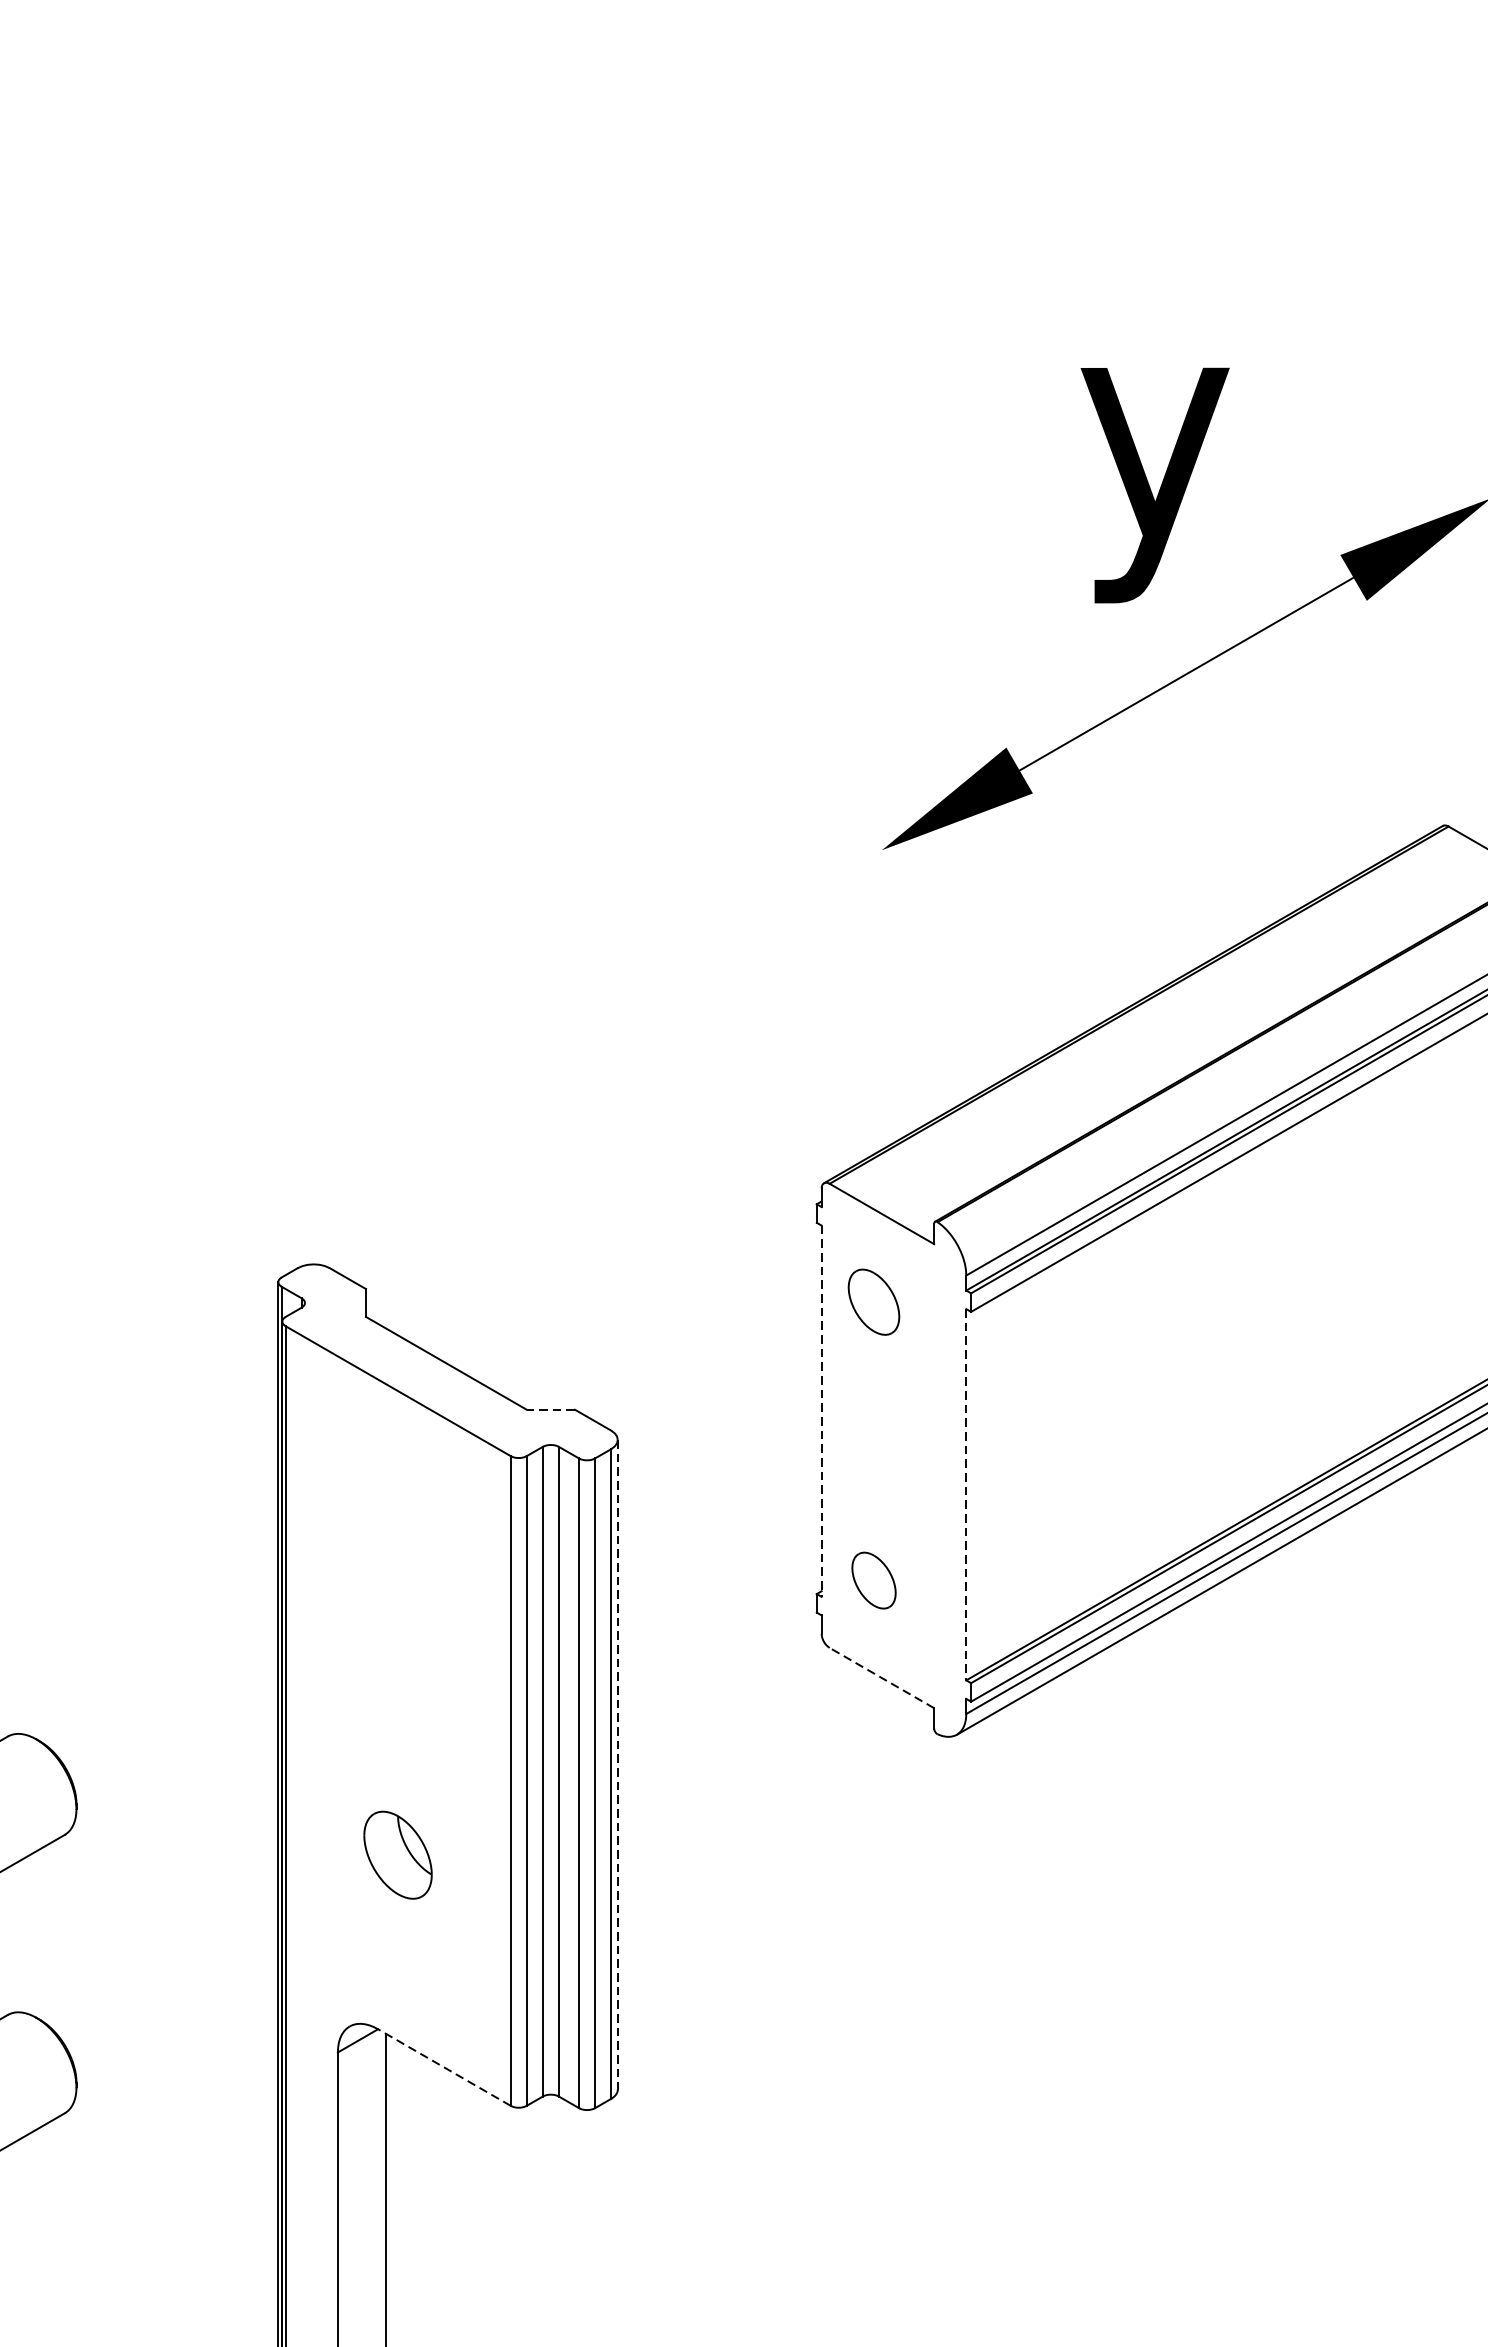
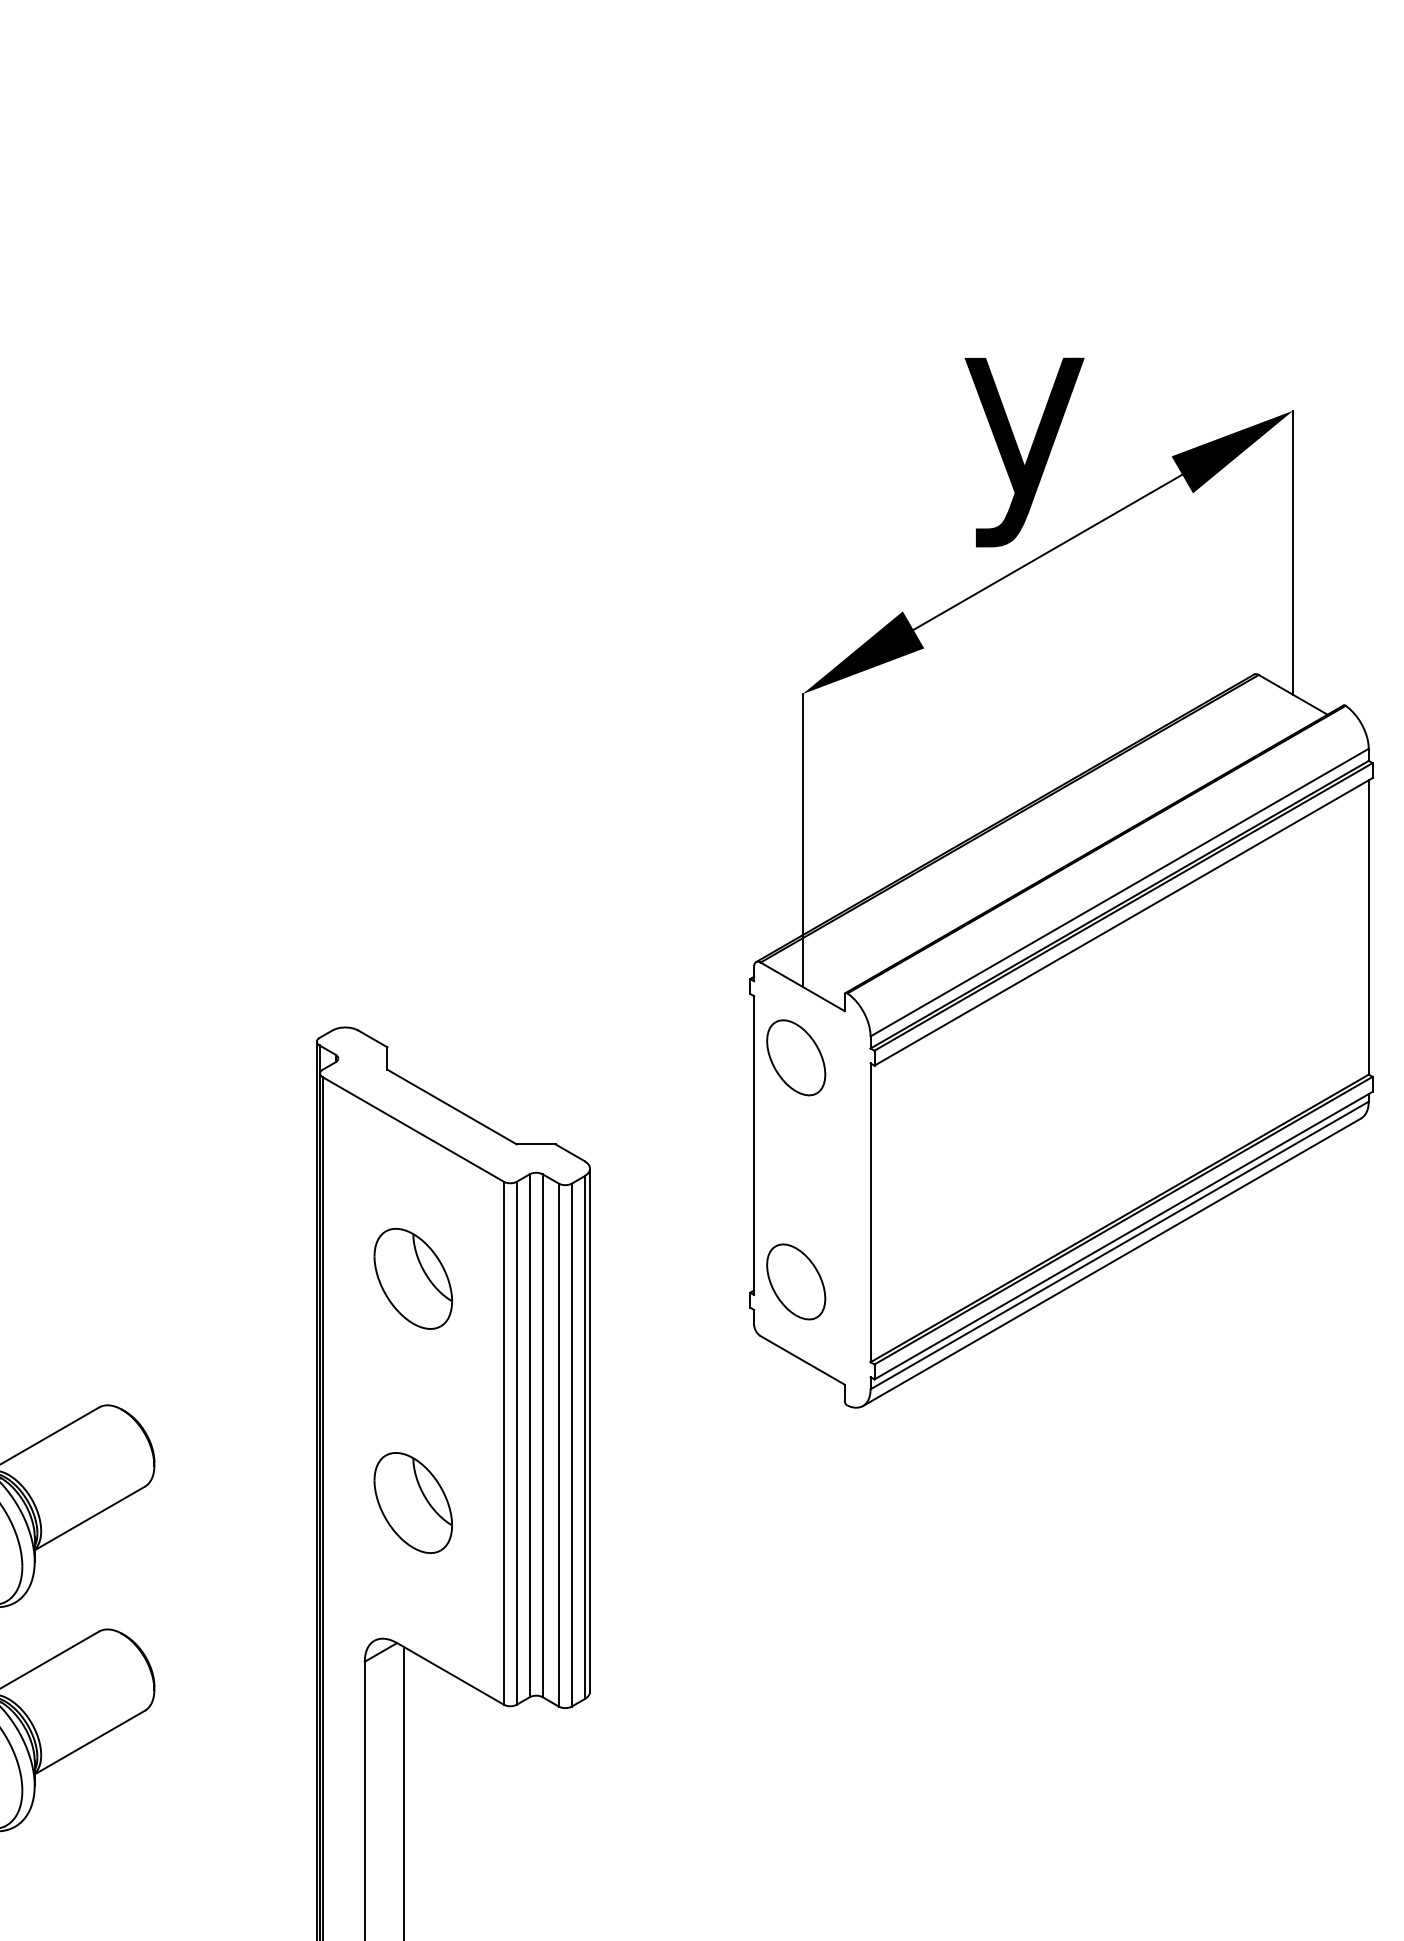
text: (1155, 485) -> (1024, 452), moved
line: (881, 1032) -> (802, 840), added
part: (874, 1301) -> (796, 1057), size x1.43
line: (549, 1409) -> (535, 1144), dashed -> solid
line: (822, 1412) -> (754, 1146), dashed -> solid
line: (966, 1495) -> (870, 1213), dashed -> solid
part: (397, 1576) -> (412, 1278), added
part: (874, 1580) -> (796, 1281), size x1.67
line: (881, 1678) -> (802, 1360), dashed -> solid
line: (618, 1765) -> (590, 1430), dashed -> solid
part: (397, 1854) -> (412, 1502), size x1.43
line: (444, 2067) -> (450, 1673), dashed -> solid

